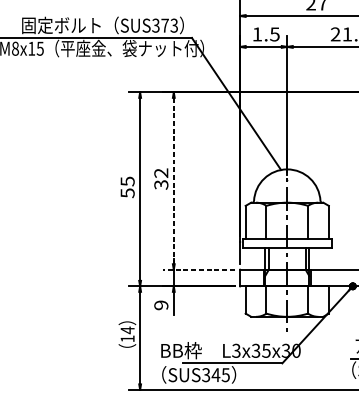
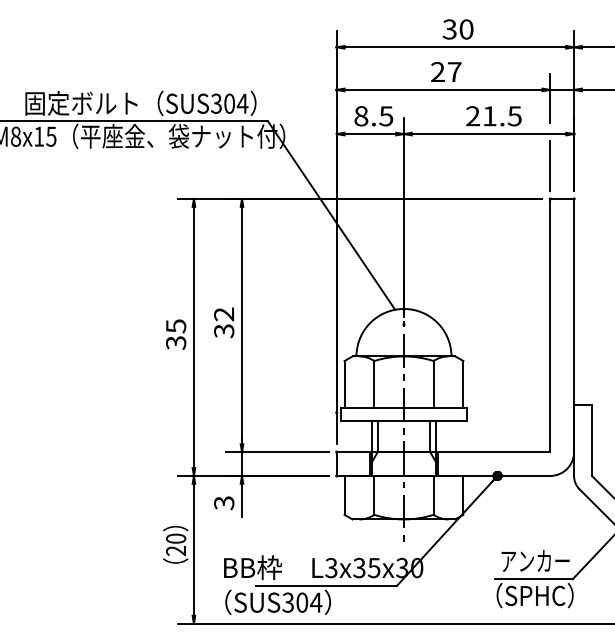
text: (169, 25) -> (236, 103), SUS373 -> SUS304
text: (257, 34) -> (361, 116), 1.5 -> 8.5
line: (174, 181) -> (242, 325), dashed -> solid
text: (127, 192) -> (175, 342), 55 -> 35
line: (198, 269) -> (277, 452), dashed -> solid
text: (161, 305) -> (224, 503), 9 -> 3
text: (127, 334) -> (176, 544), 14 -> 20
text: (220, 375) -> (308, 602), SUS345 -> SUS304

